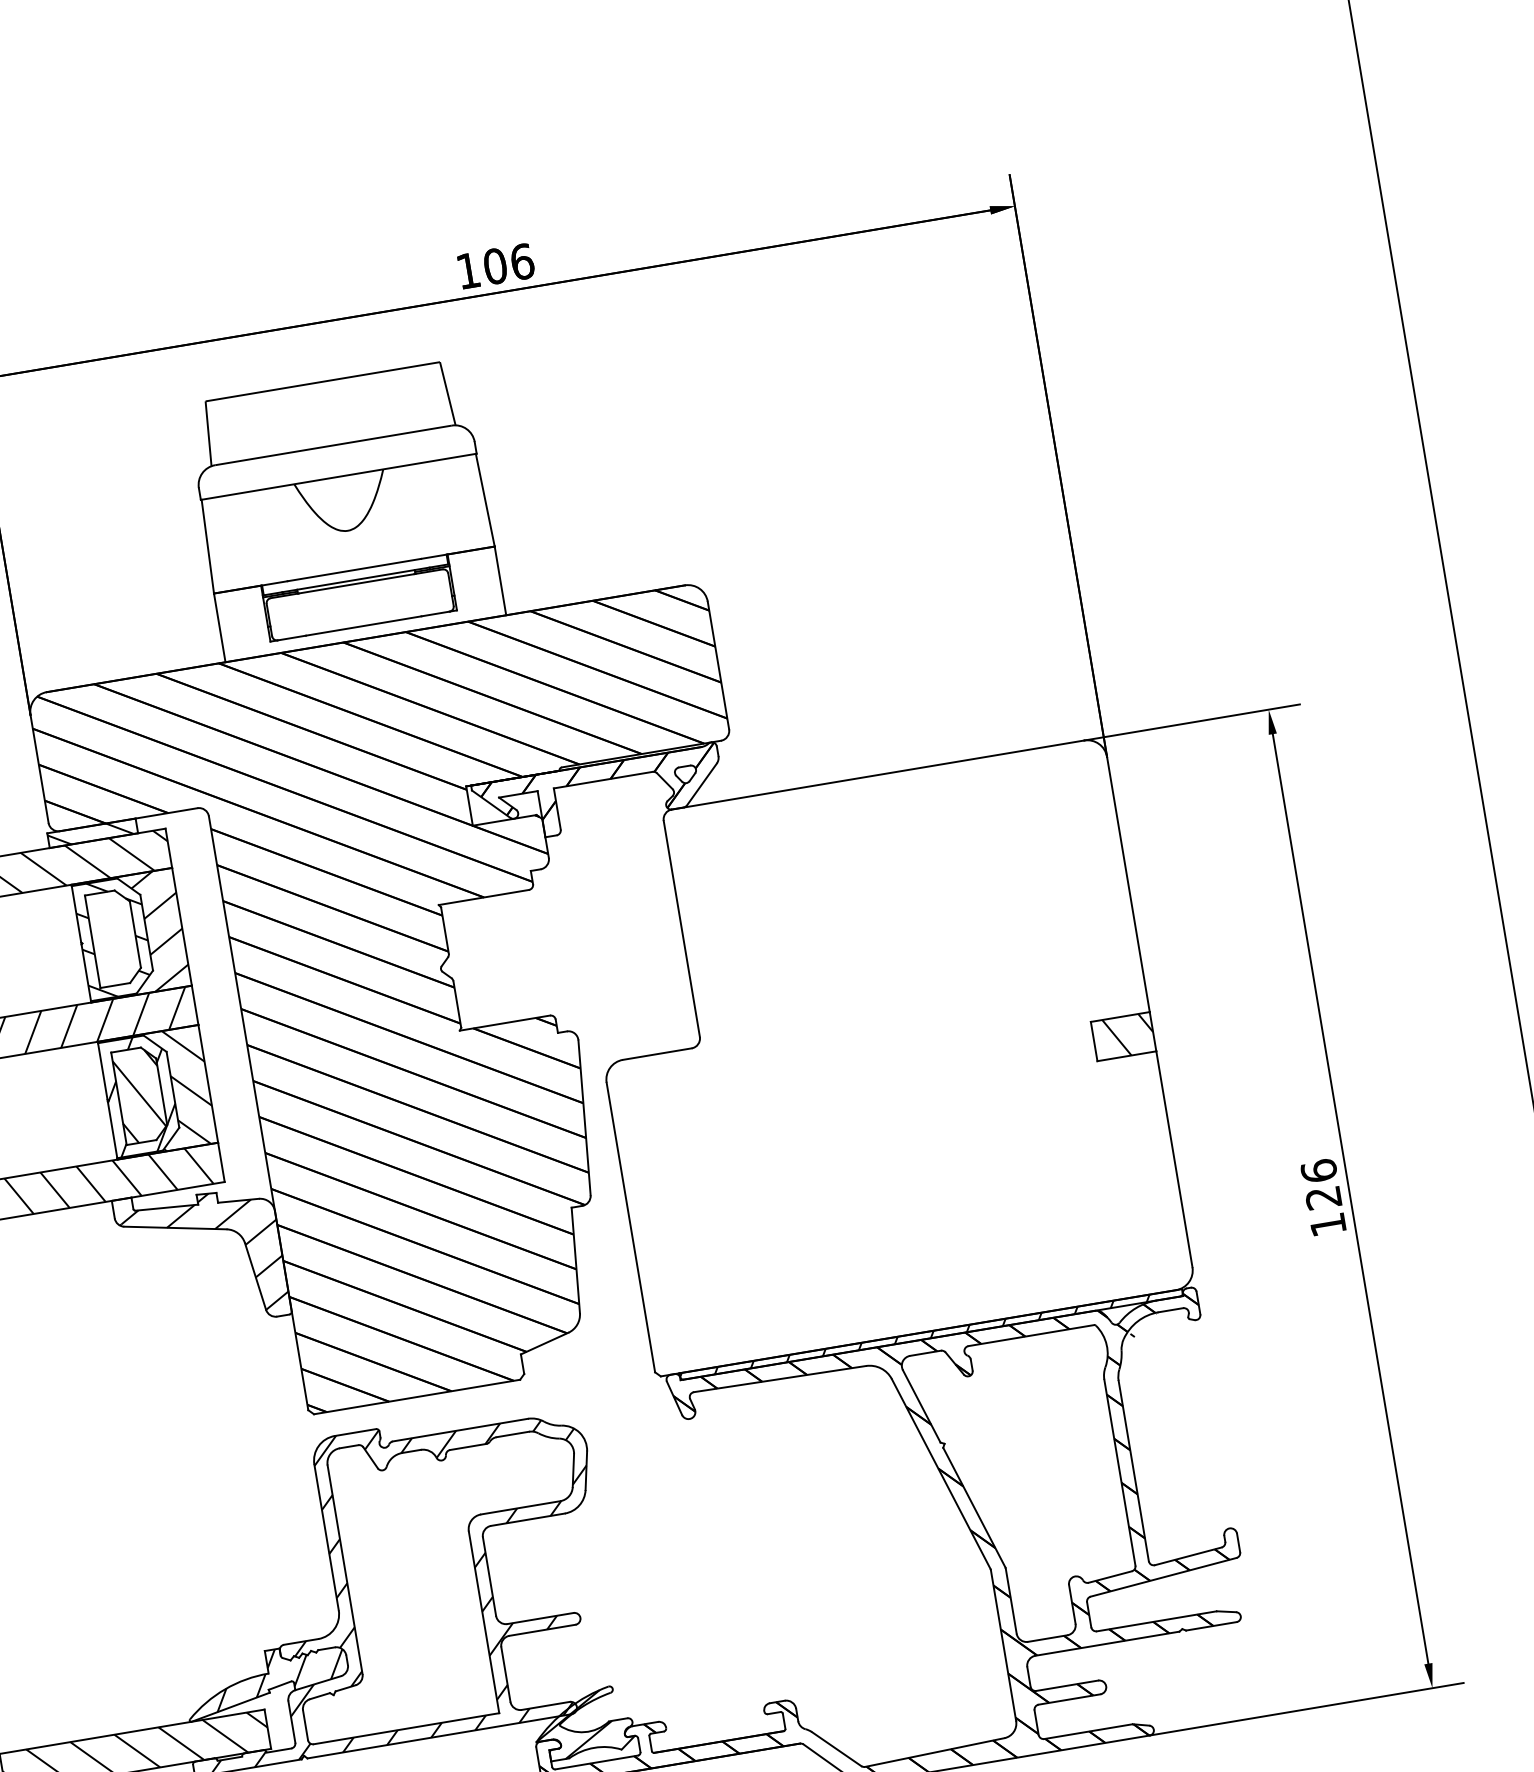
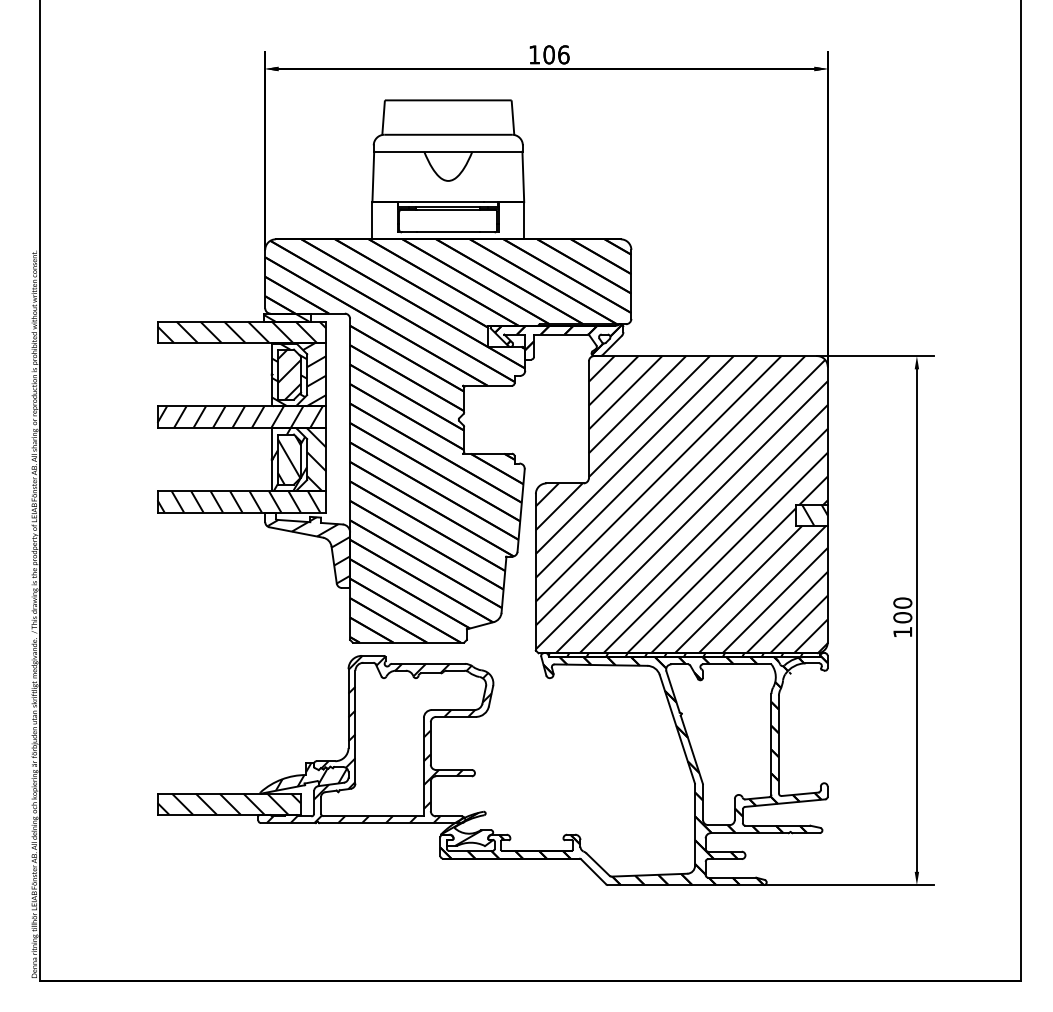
hatch: (113, 937) -> (289, 374), added
hatch: (879, 1057) -> (681, 504), added
text: (1320, 1184) -> (902, 610), 126 -> 100

